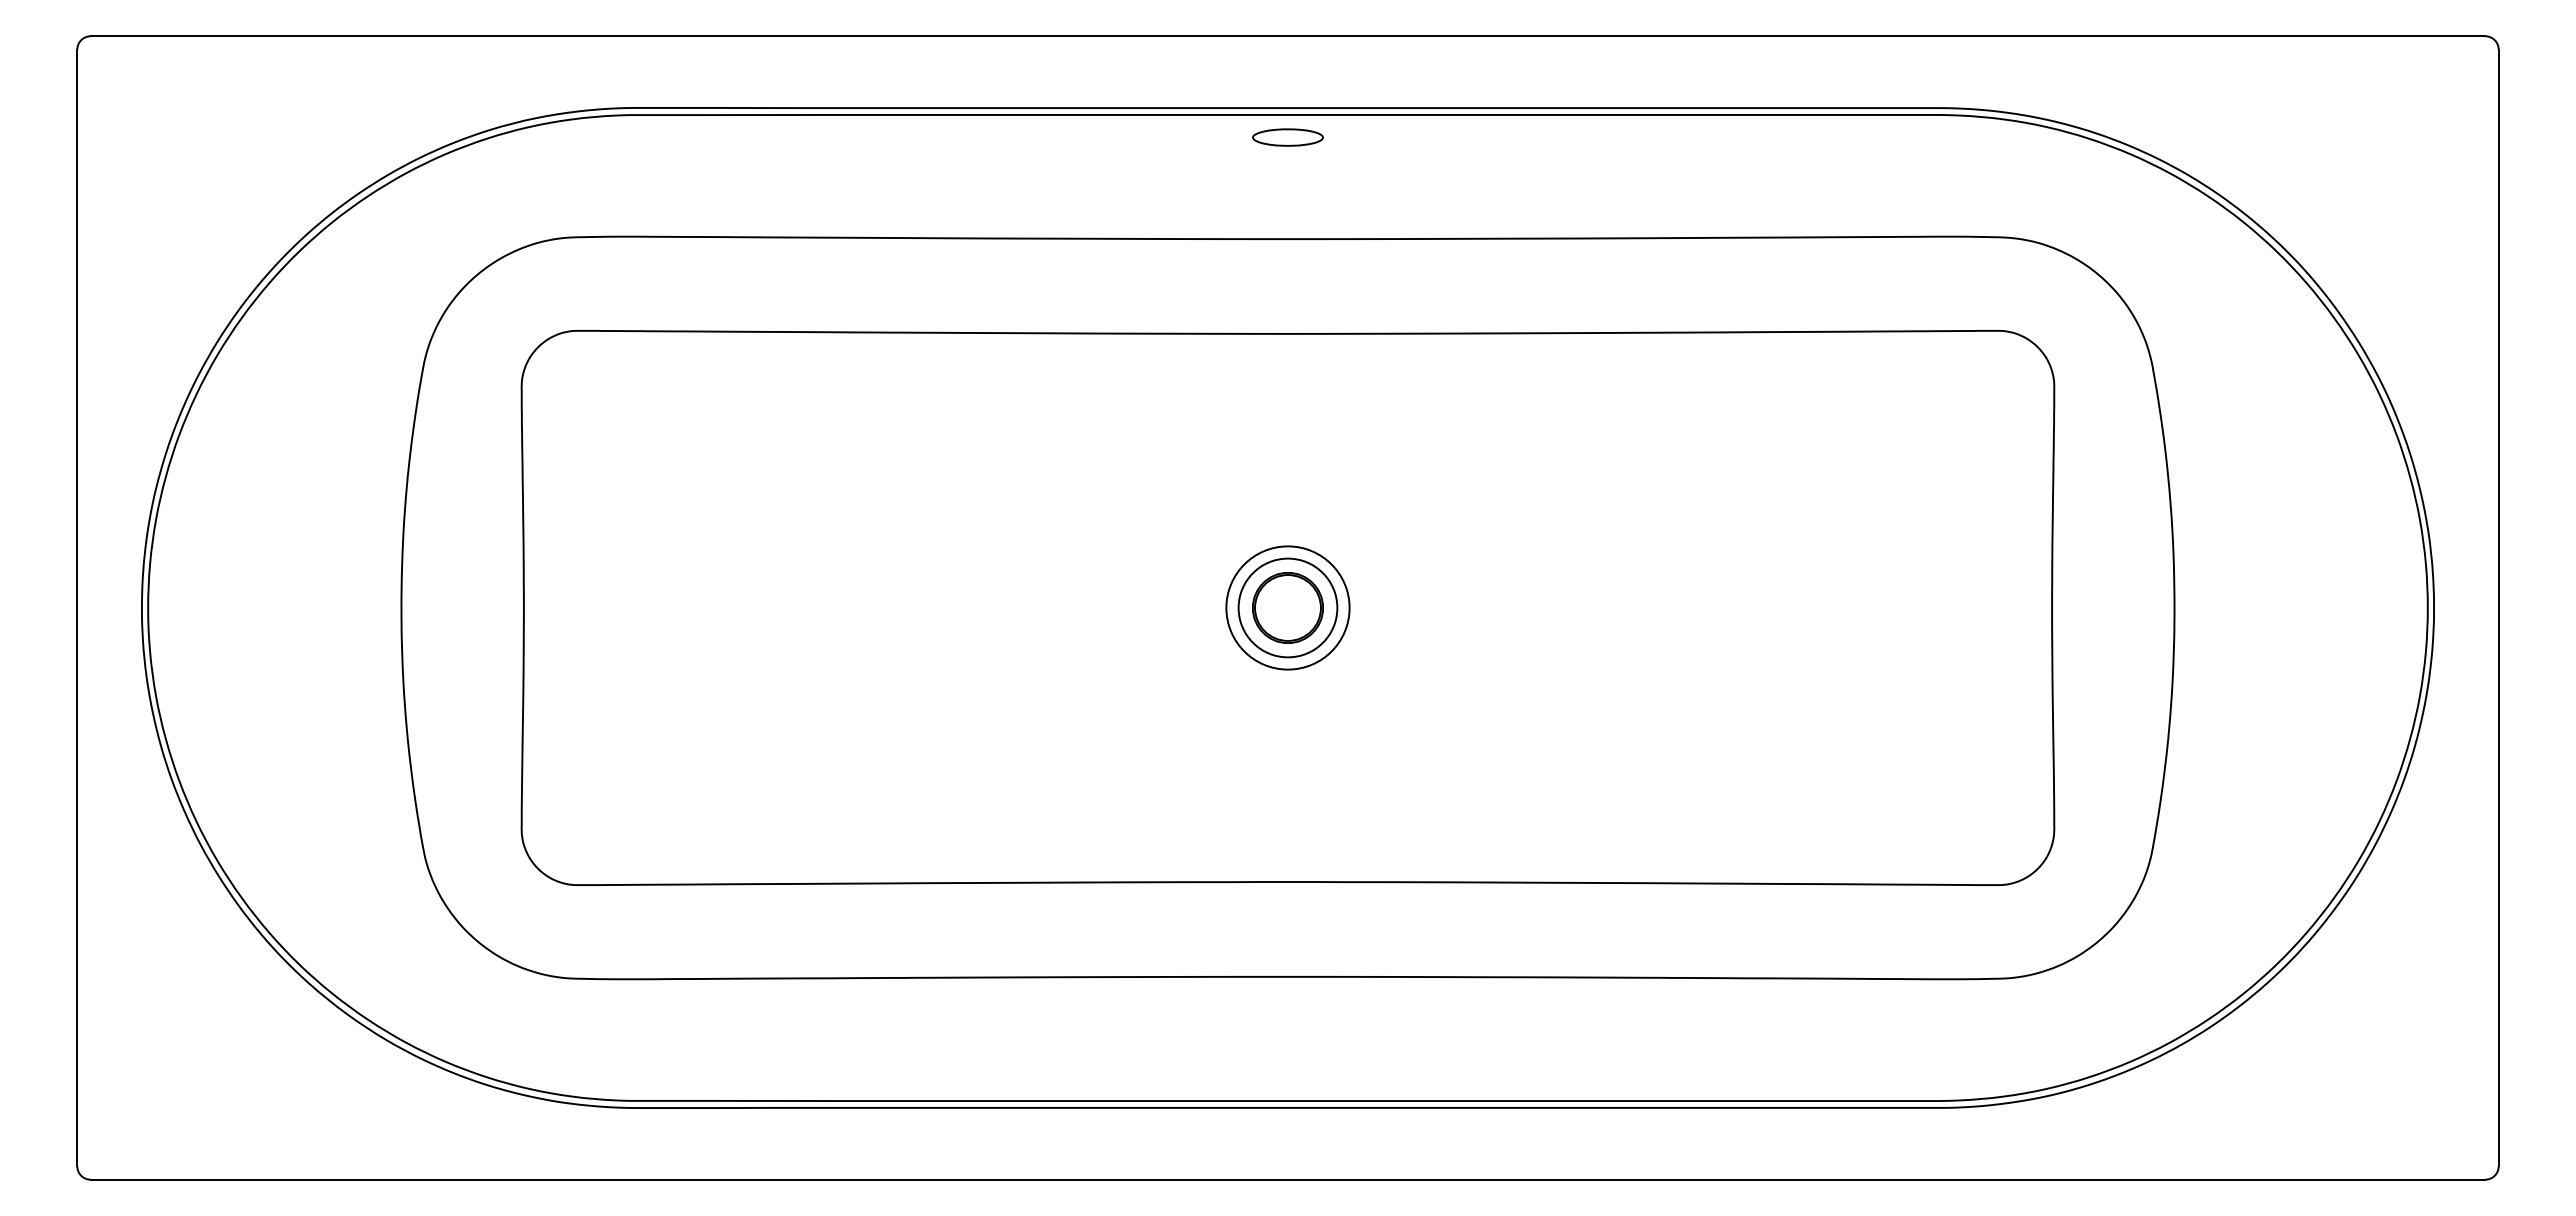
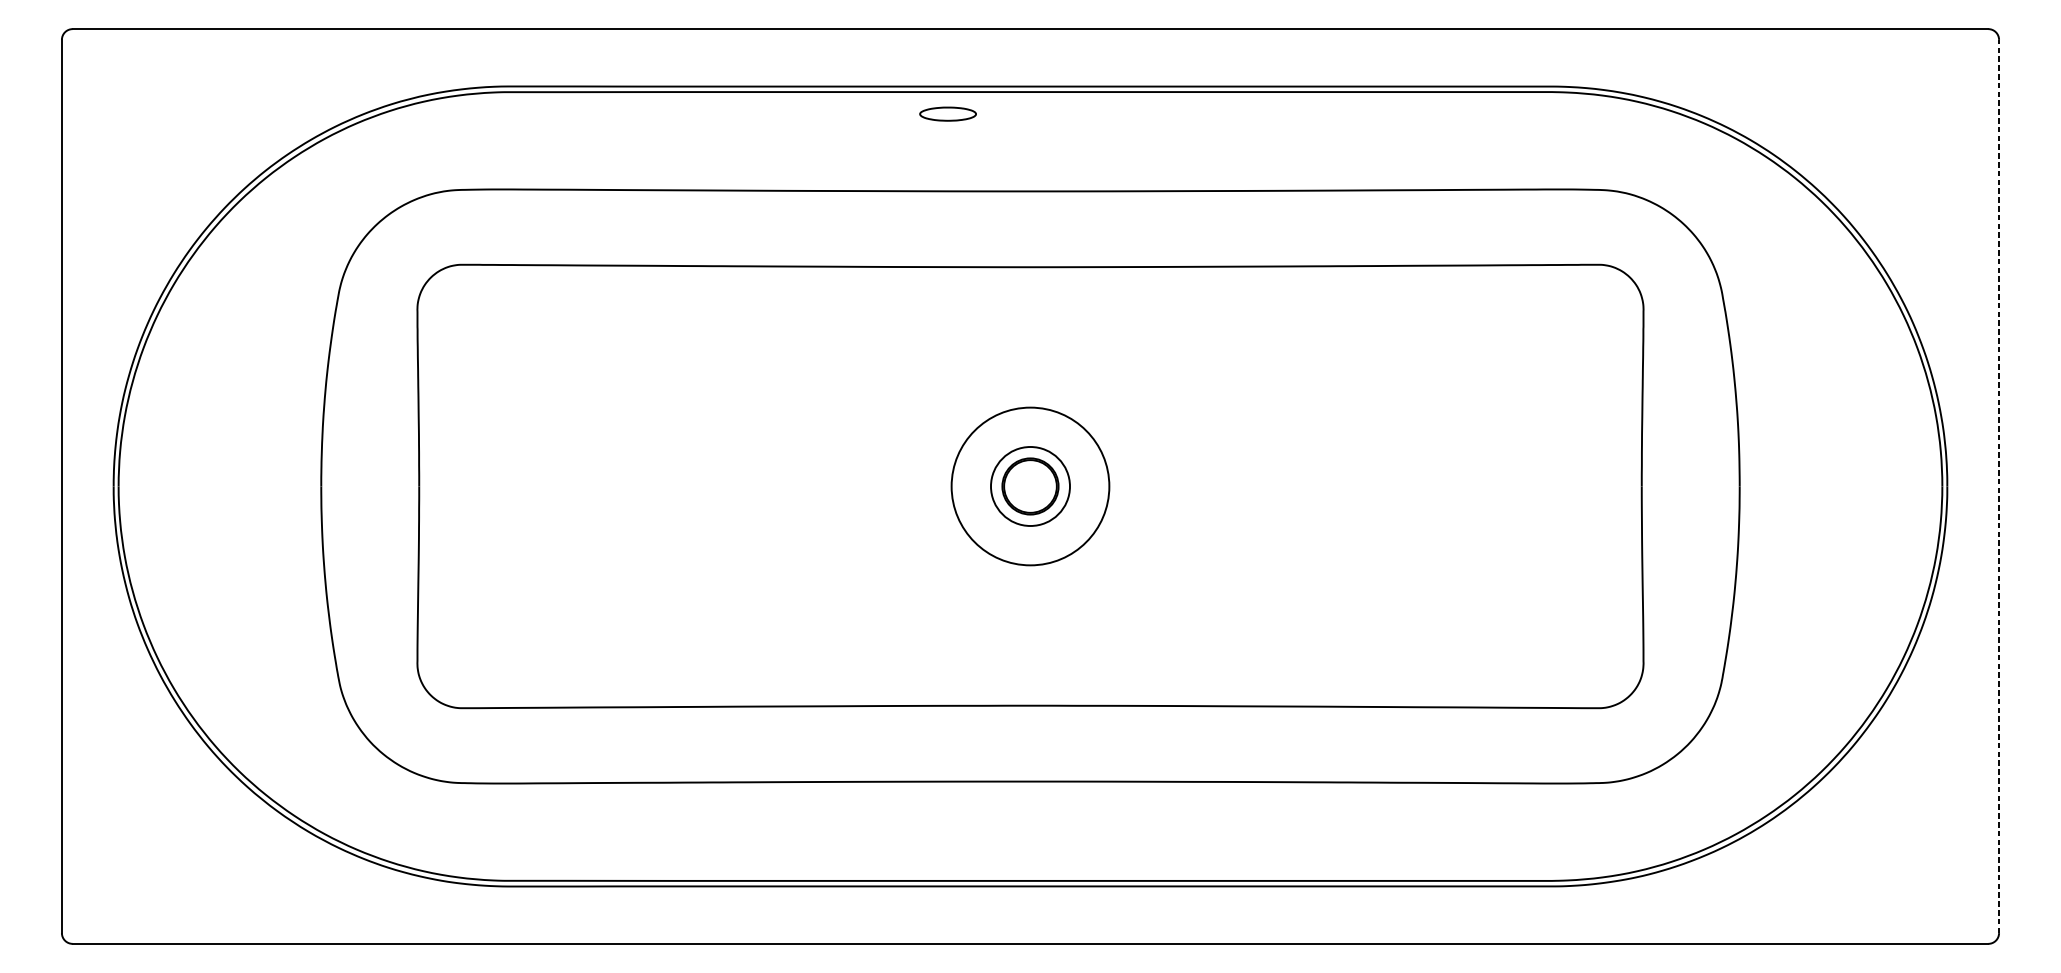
part: (1287, 137) -> (947, 114), moved
circle: (1287, 607) -> (1030, 486), size x1.6
line: (2498, 607) -> (1998, 486), solid -> dashed

